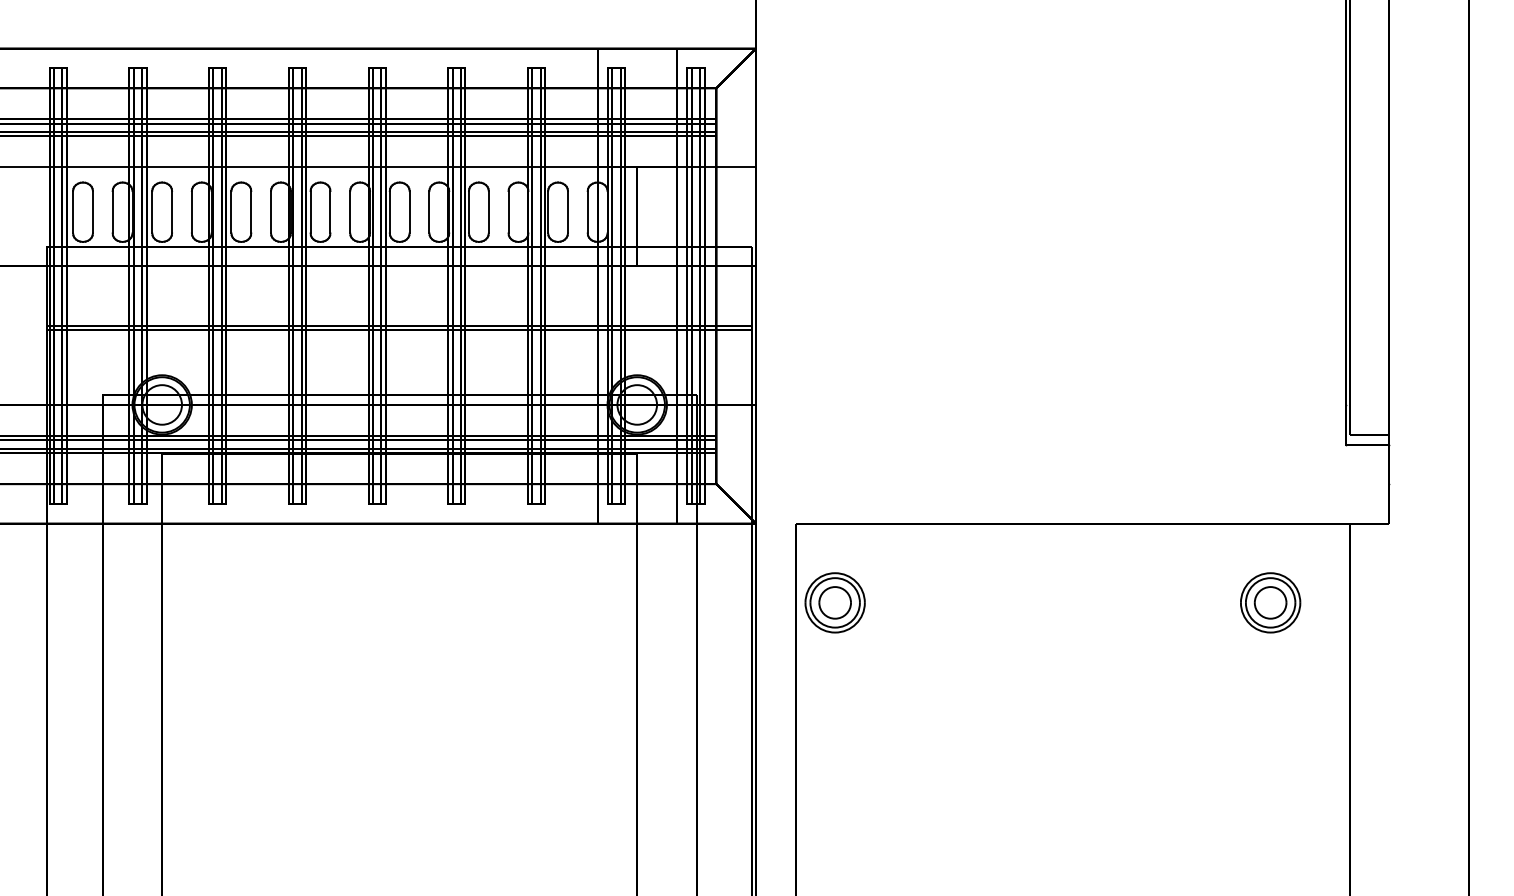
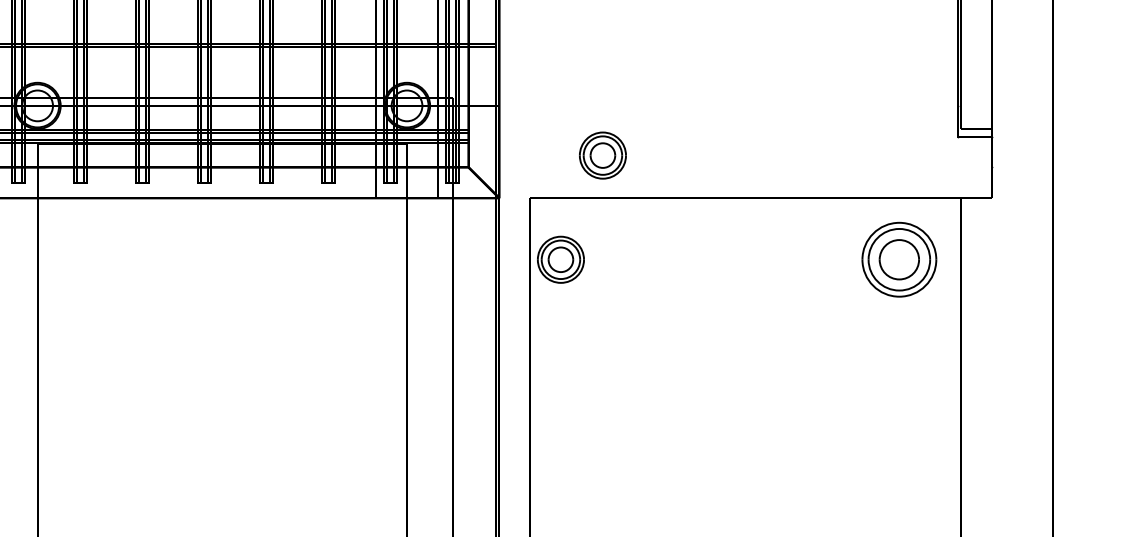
part: (888, 468) -> (602, 155), added
part: (1270, 602) -> (899, 259), size x1.6

